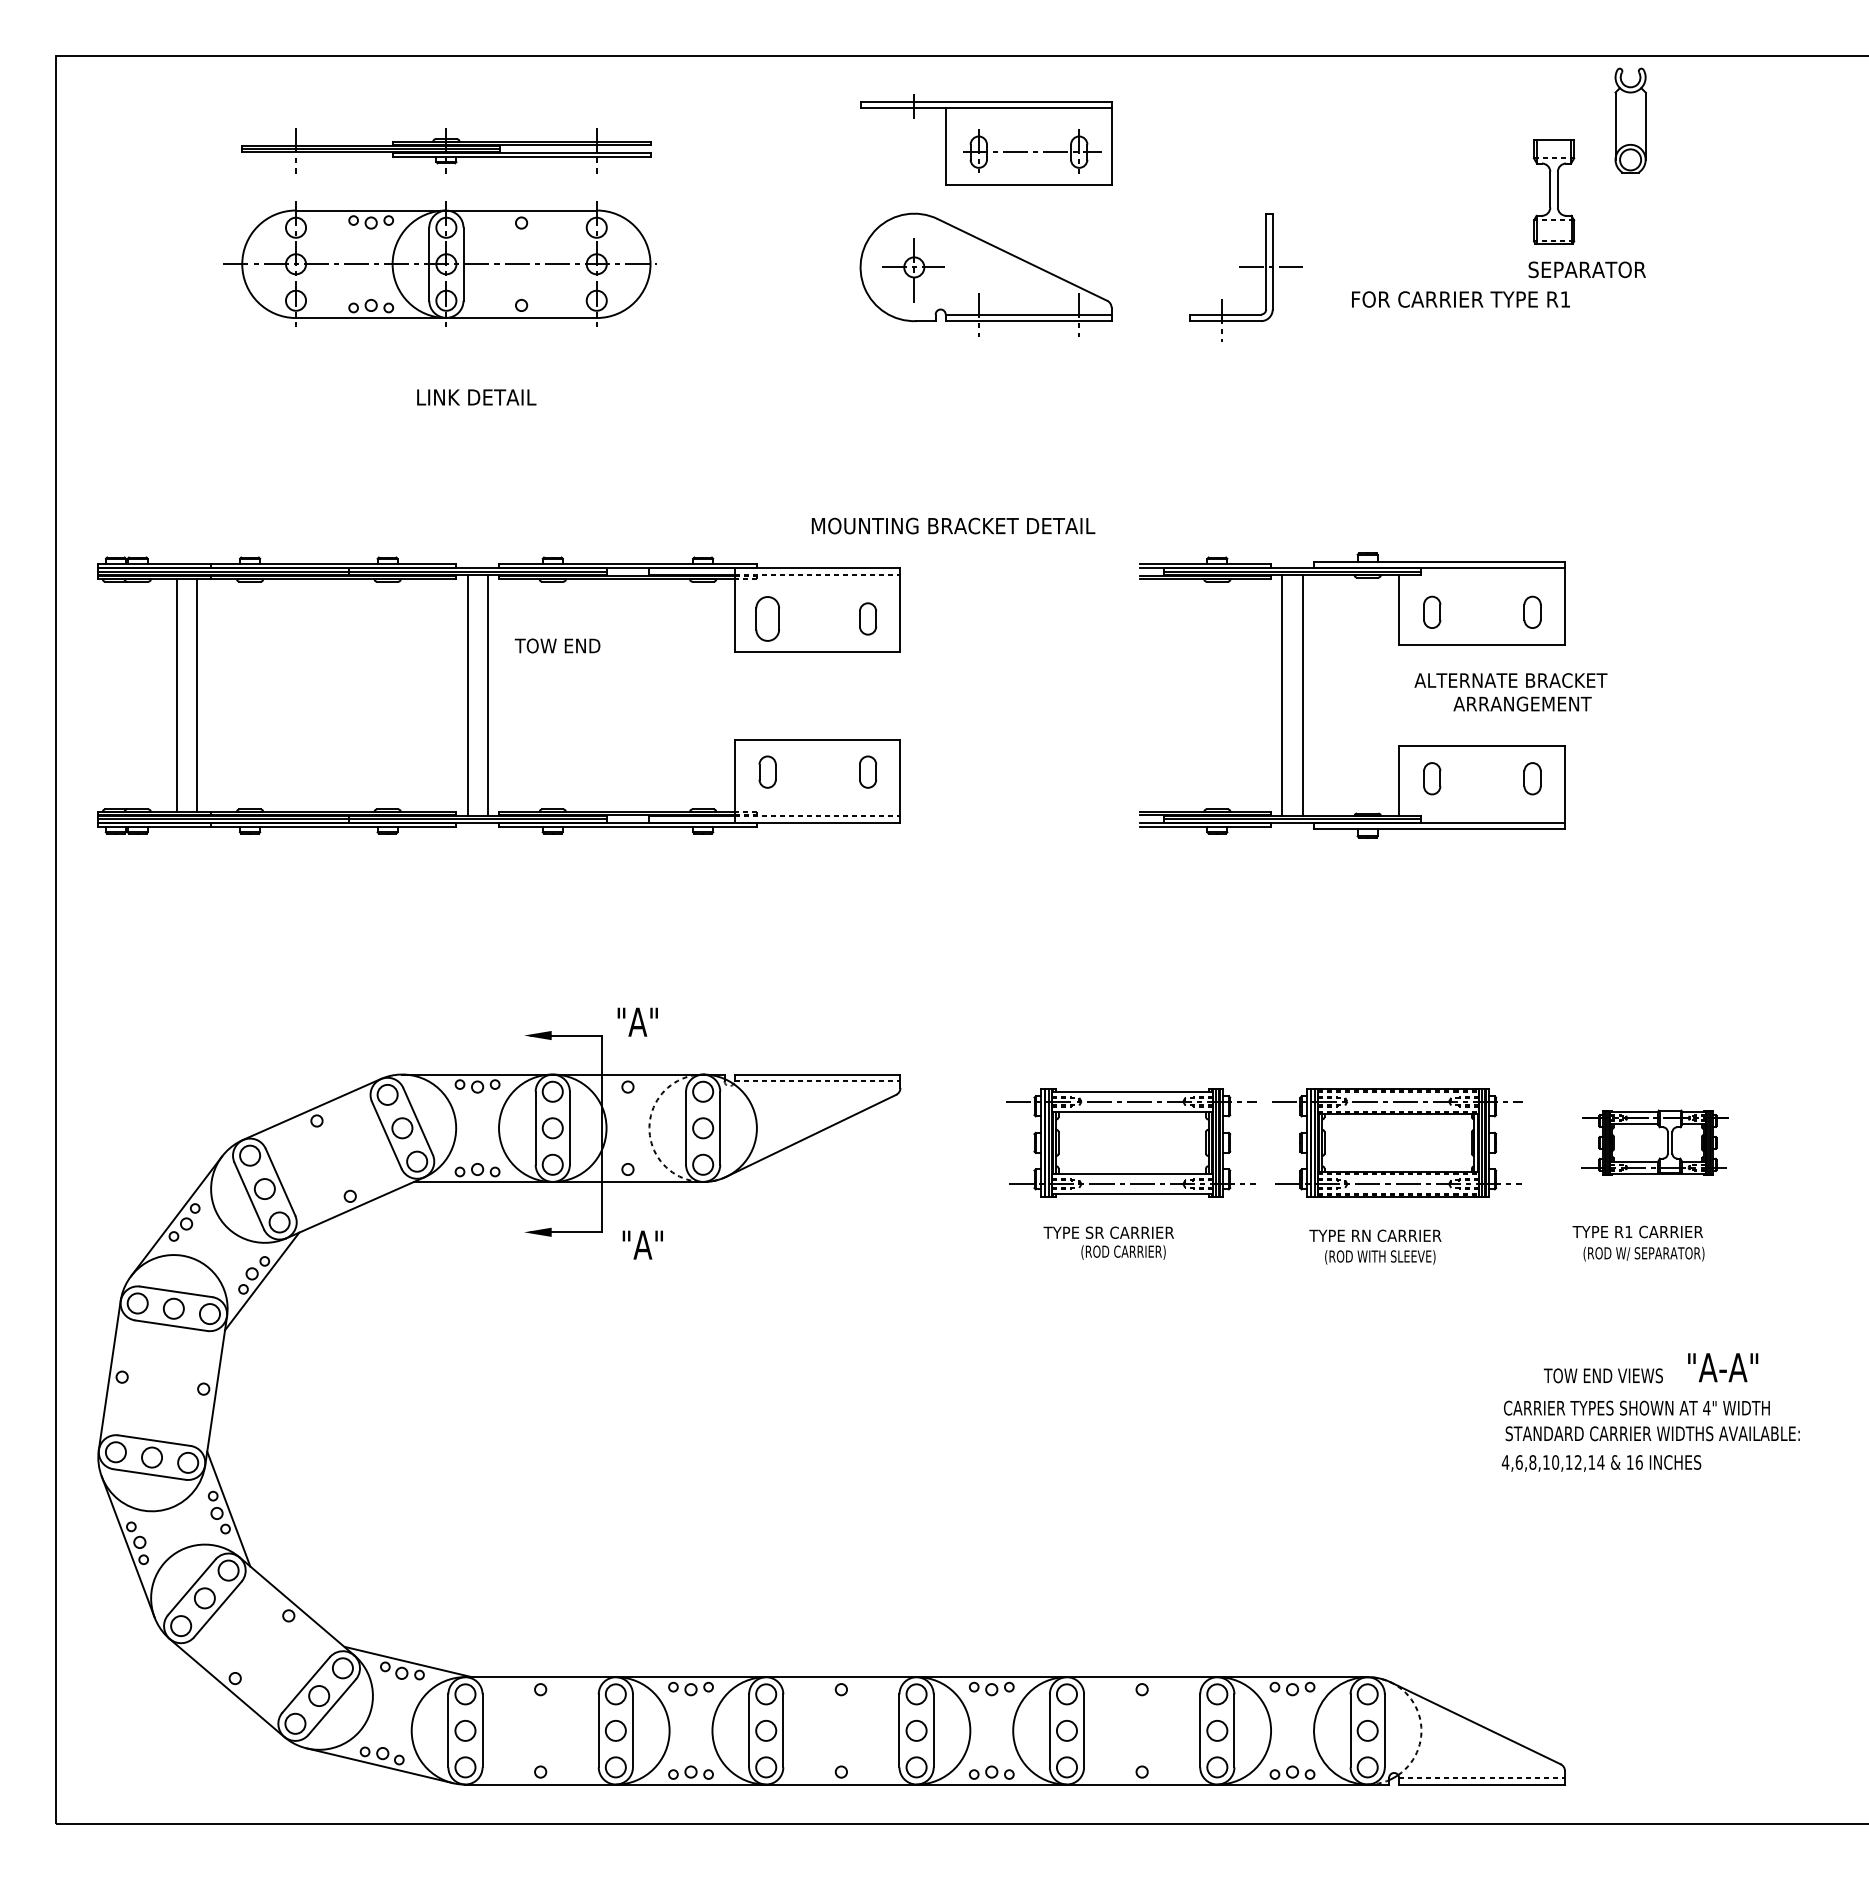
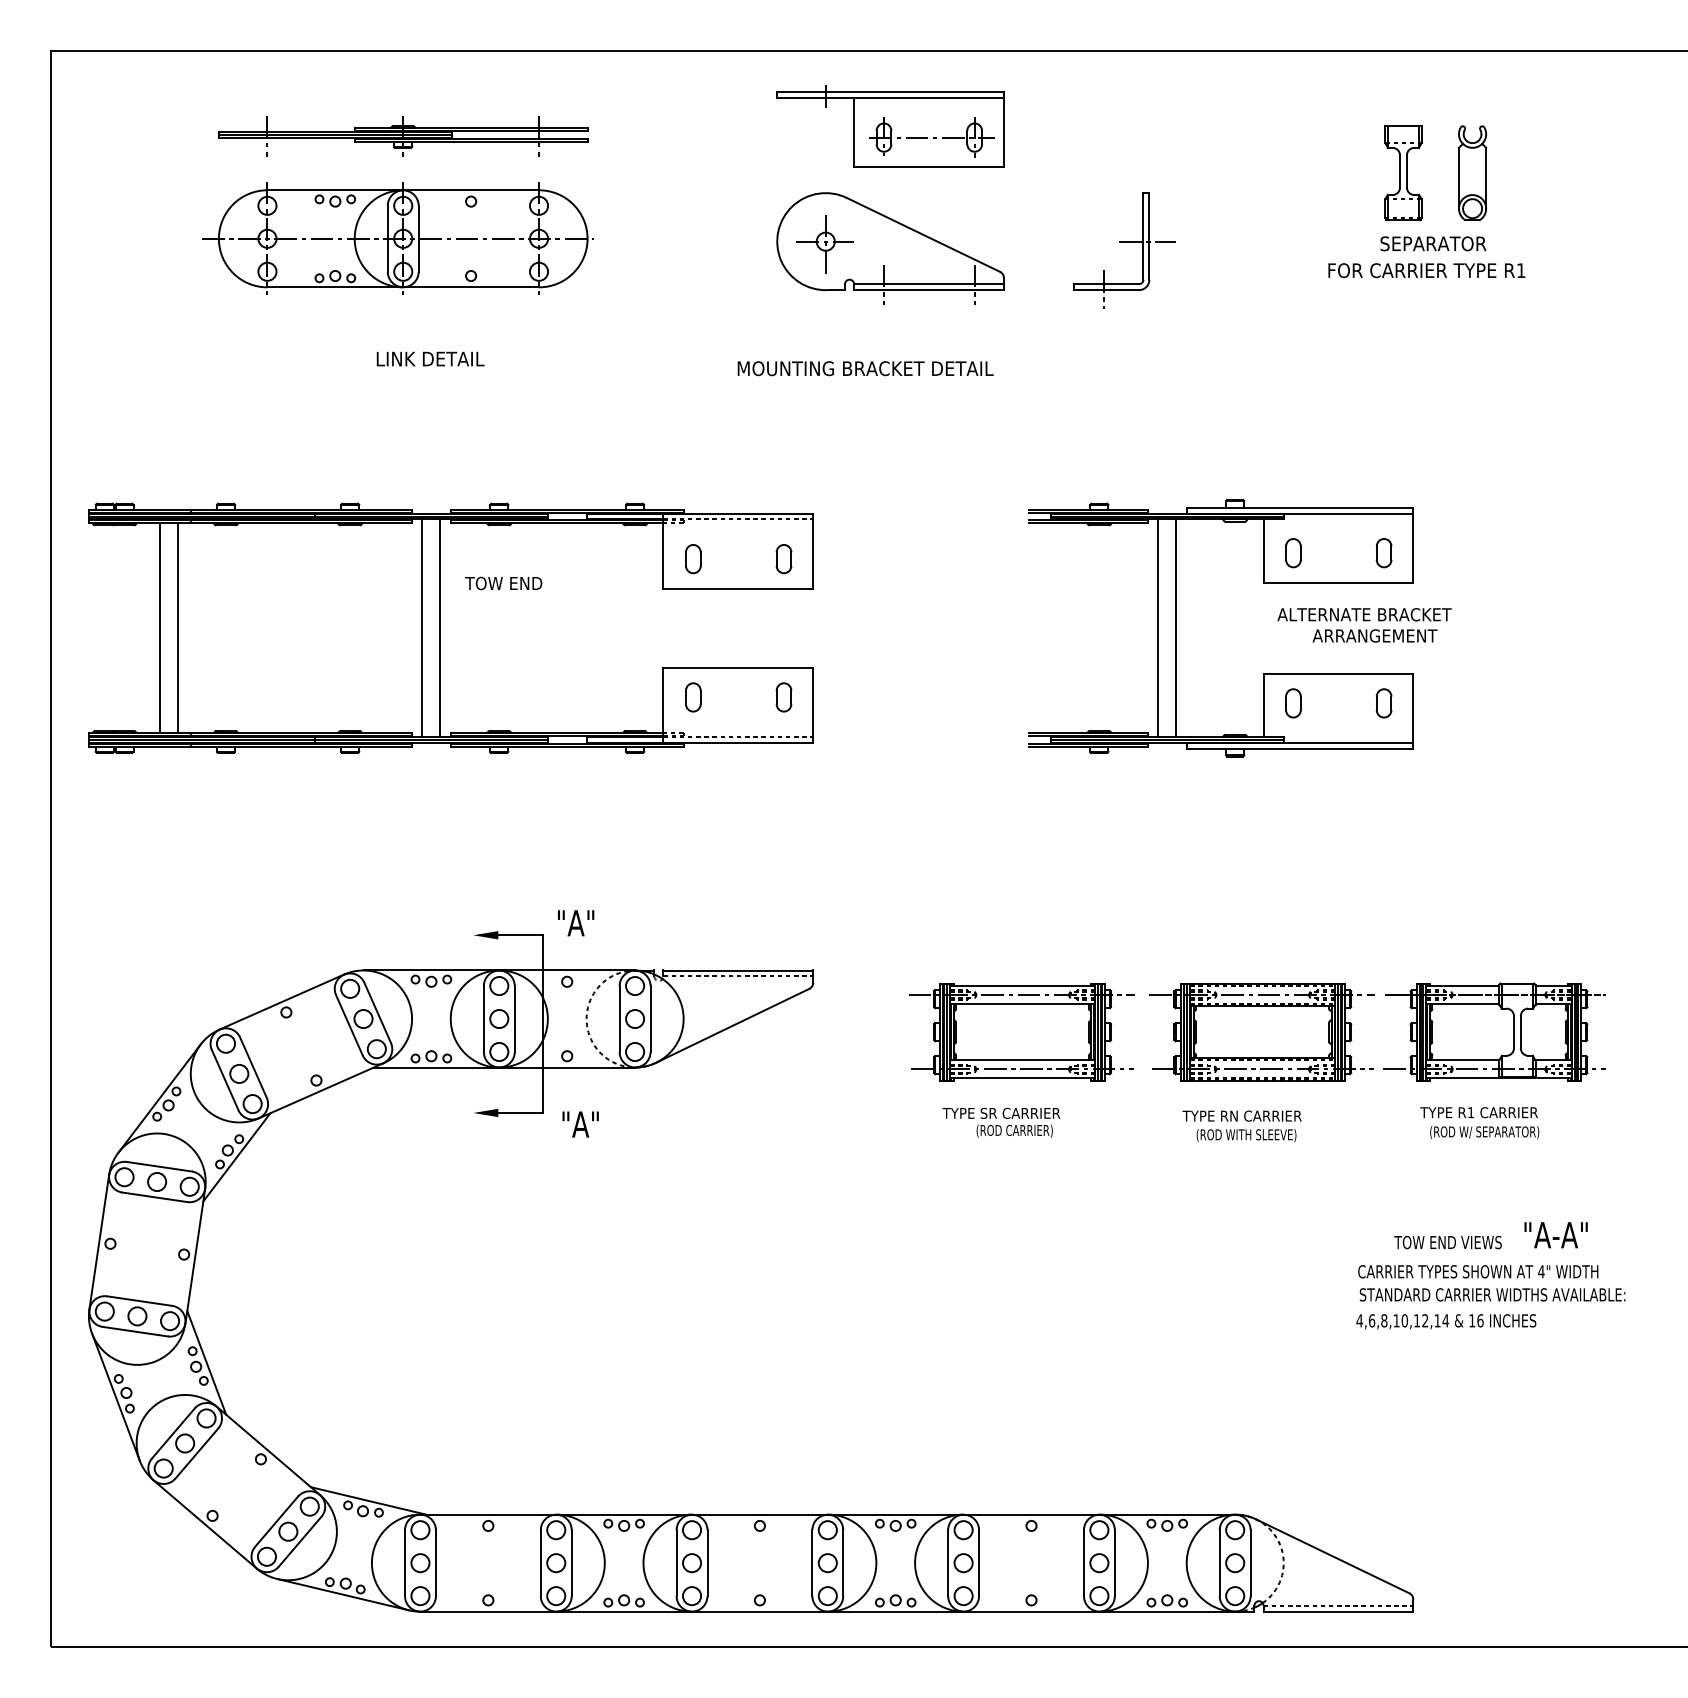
part: (1630, 120) -> (1472, 173), moved
text: (1460, 299) -> (1426, 270), moved
text: (953, 525) -> (865, 368), moved
part: (767, 618) -> (693, 558), size x0.71
part: (1654, 1142) -> (1494, 1031), size x1.67

